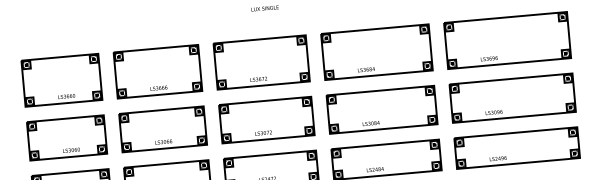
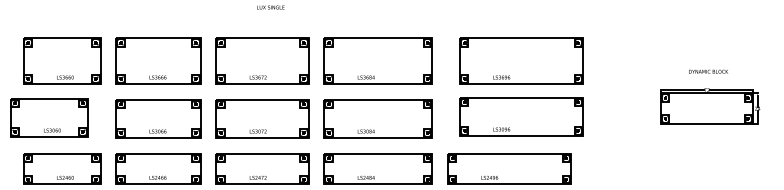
part: (507, 40) -> (521, 60), moved
part: (512, 97) -> (521, 116), moved
part: (67, 137) -> (49, 117), moved

